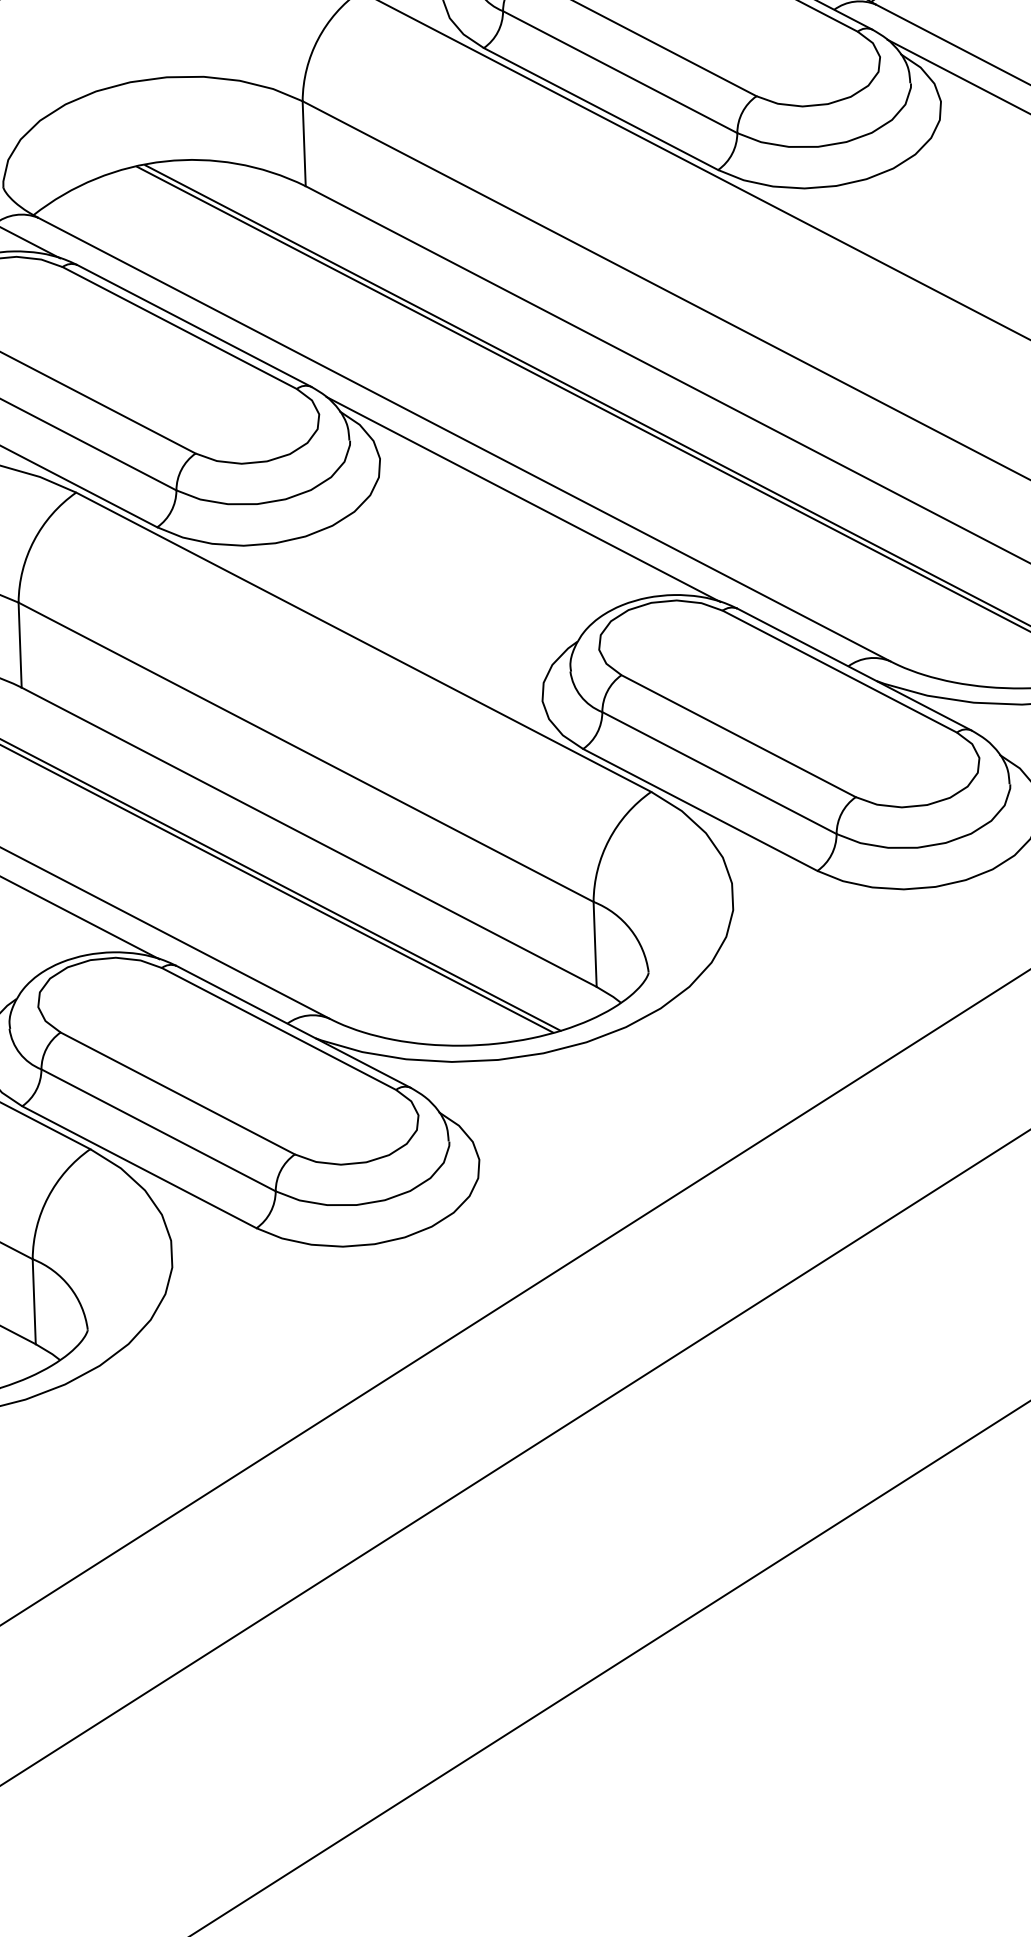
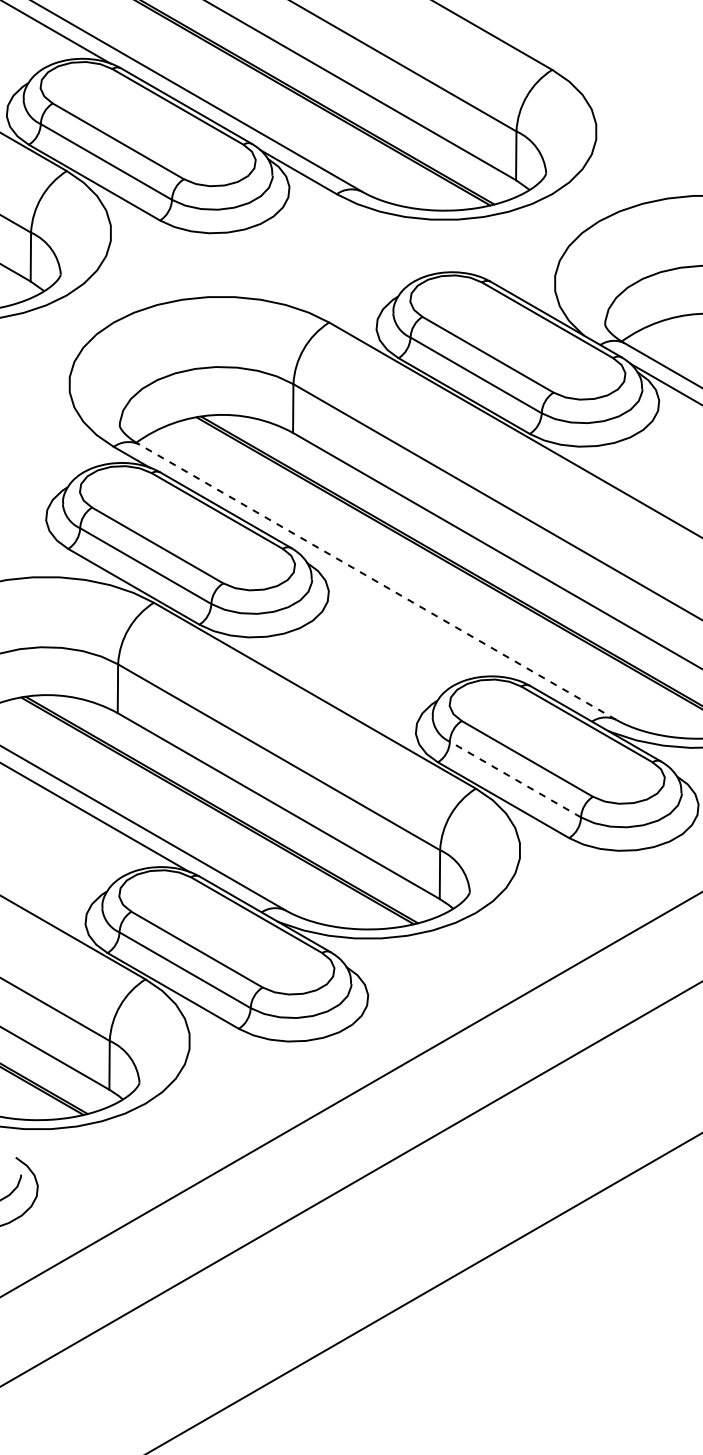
line: (464, 438) -> (377, 581), solid -> dashed
line: (522, 498) -> (409, 617), removed
line: (719, 772) -> (515, 779), solid -> dashed

